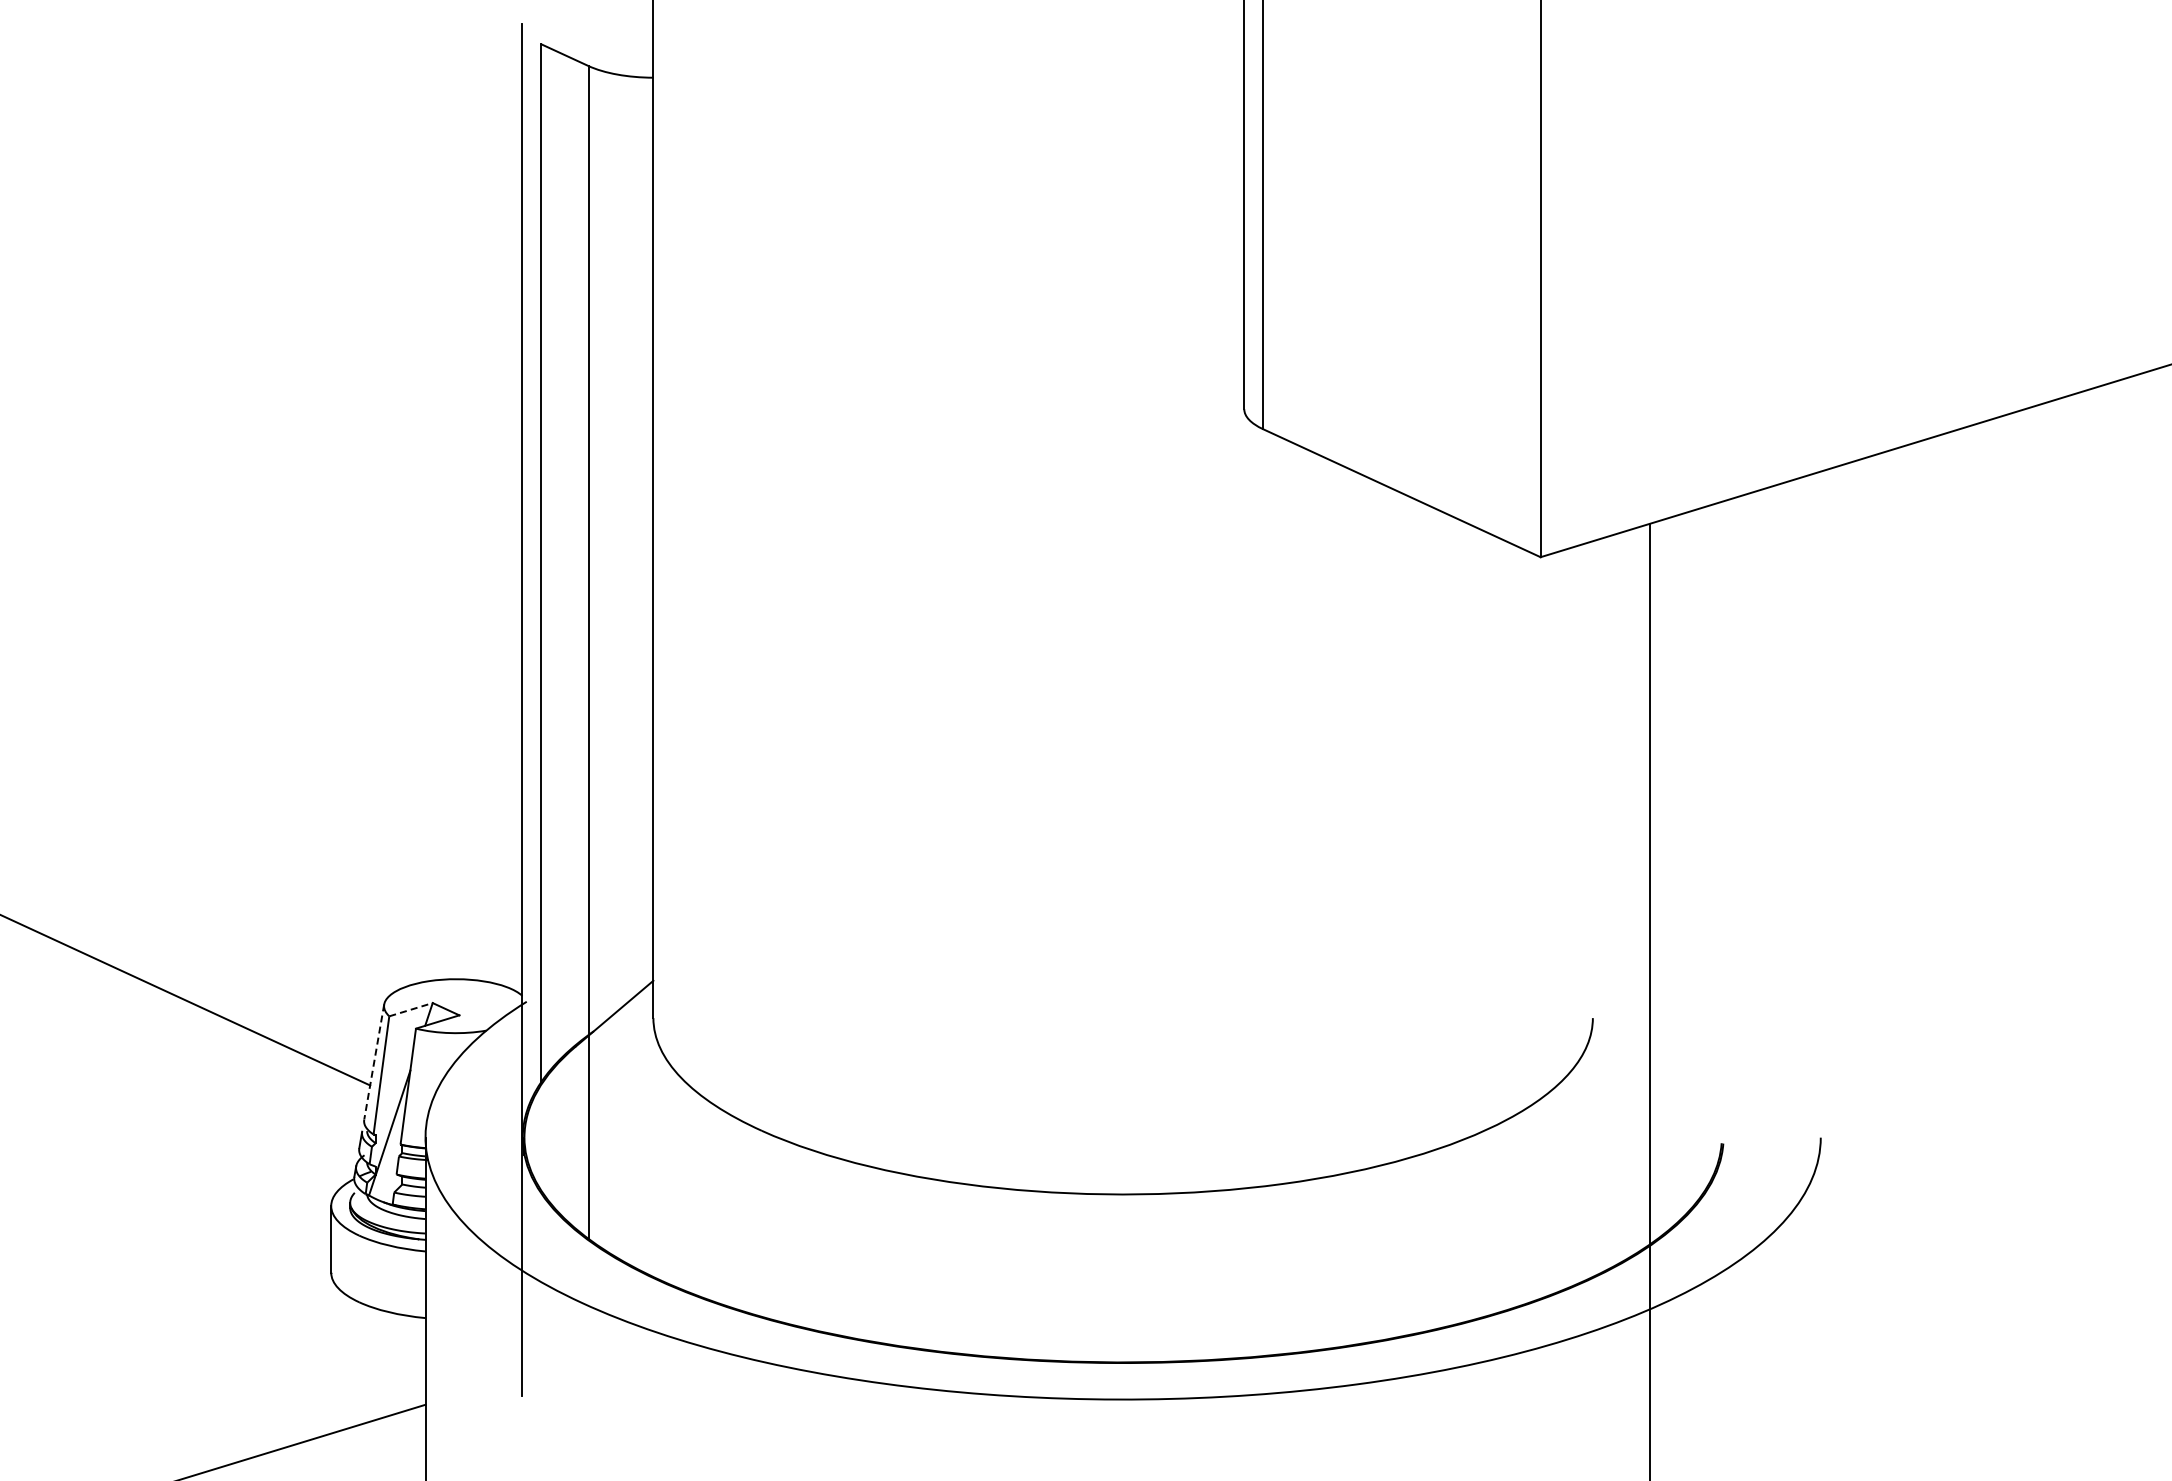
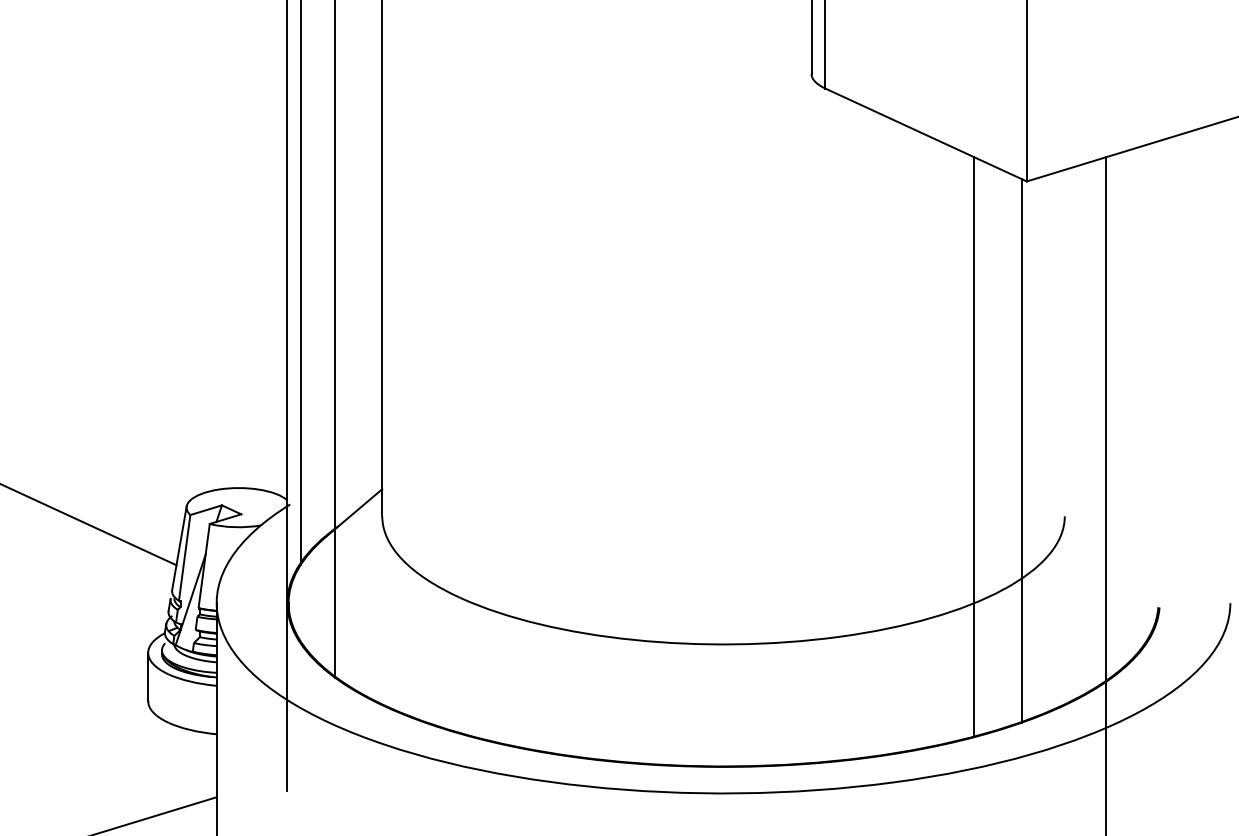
line: (1467, 922) -> (973, 446), added
line: (1533, 928) -> (1021, 451), added
line: (411, 1009) -> (206, 510), dashed -> solid
line: (374, 1062) -> (179, 548), dashed -> solid

